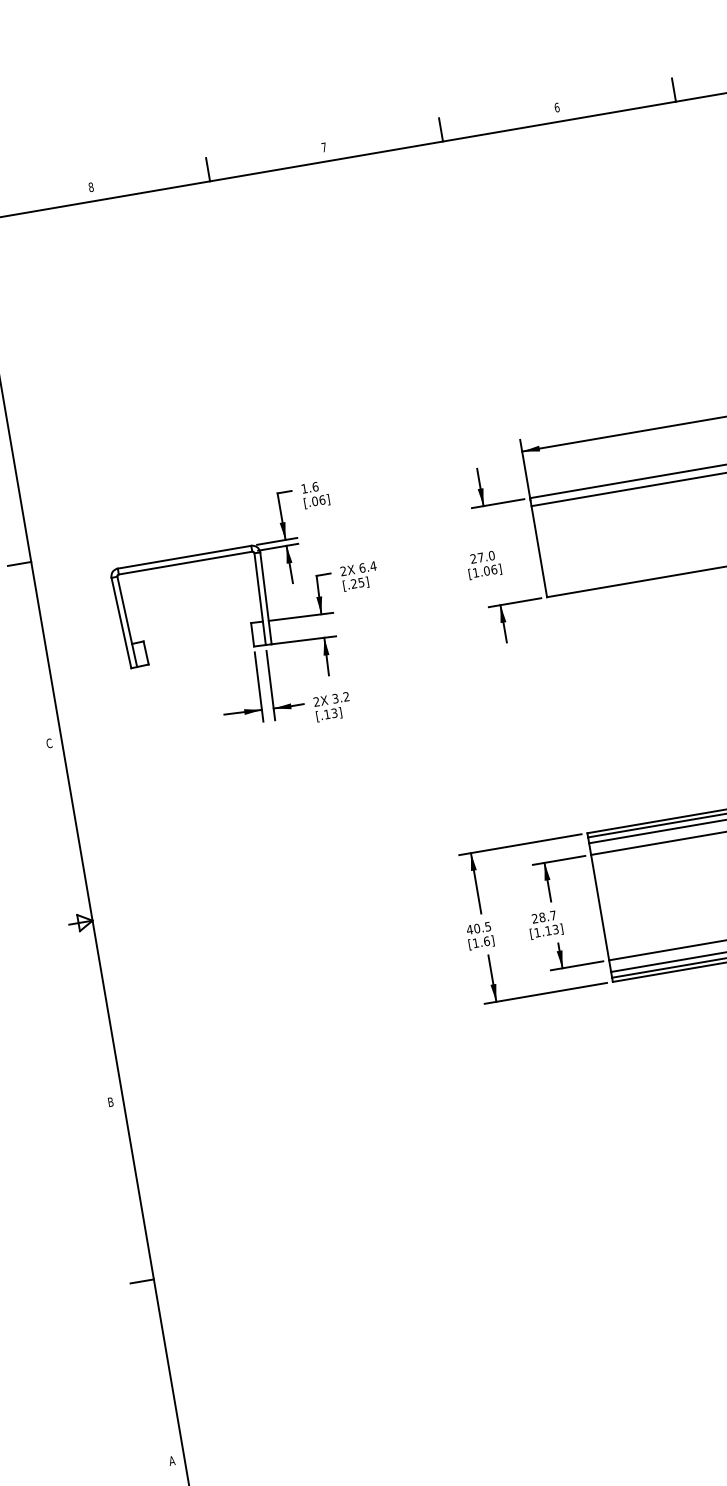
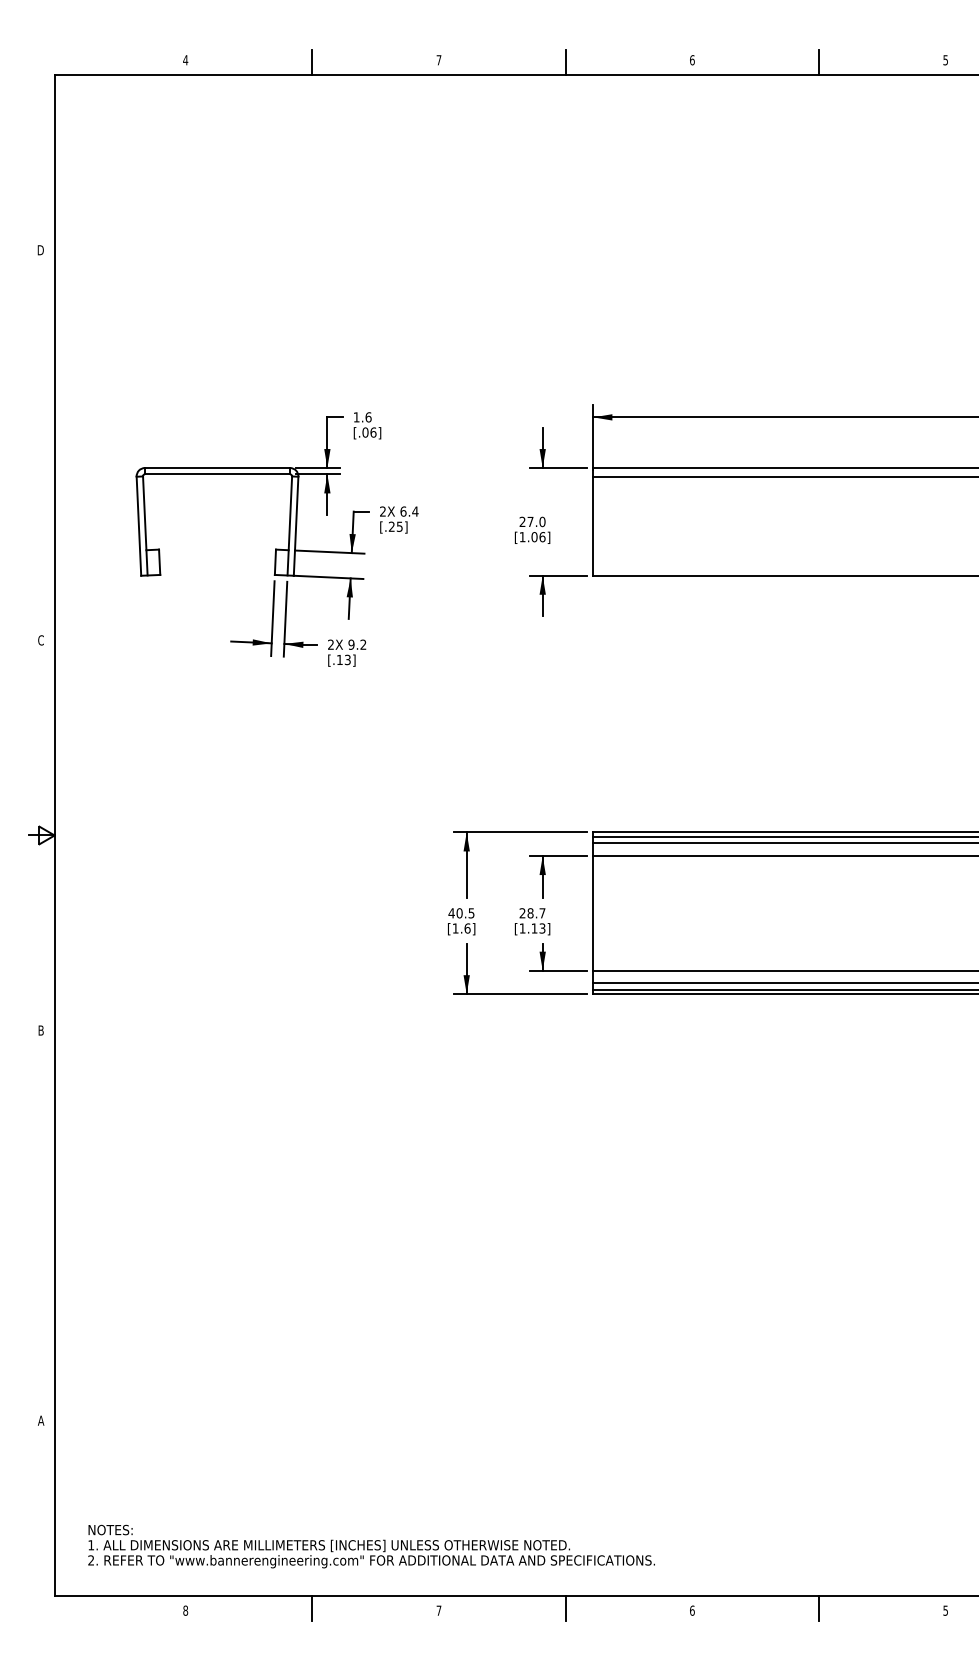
text: (91, 187) -> (185, 60), 8 -> 4
line: (19, 564) -> (41, 445), removed
text: (335, 698) -> (351, 644), 3.2 -> 9.2
line: (141, 1281) -> (41, 1225), removed

